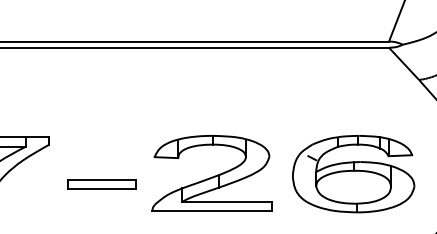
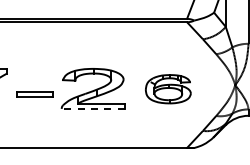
part: (354, 174) -> (168, 89), size x0.7
line: (212, 210) -> (93, 108), solid -> dashed

